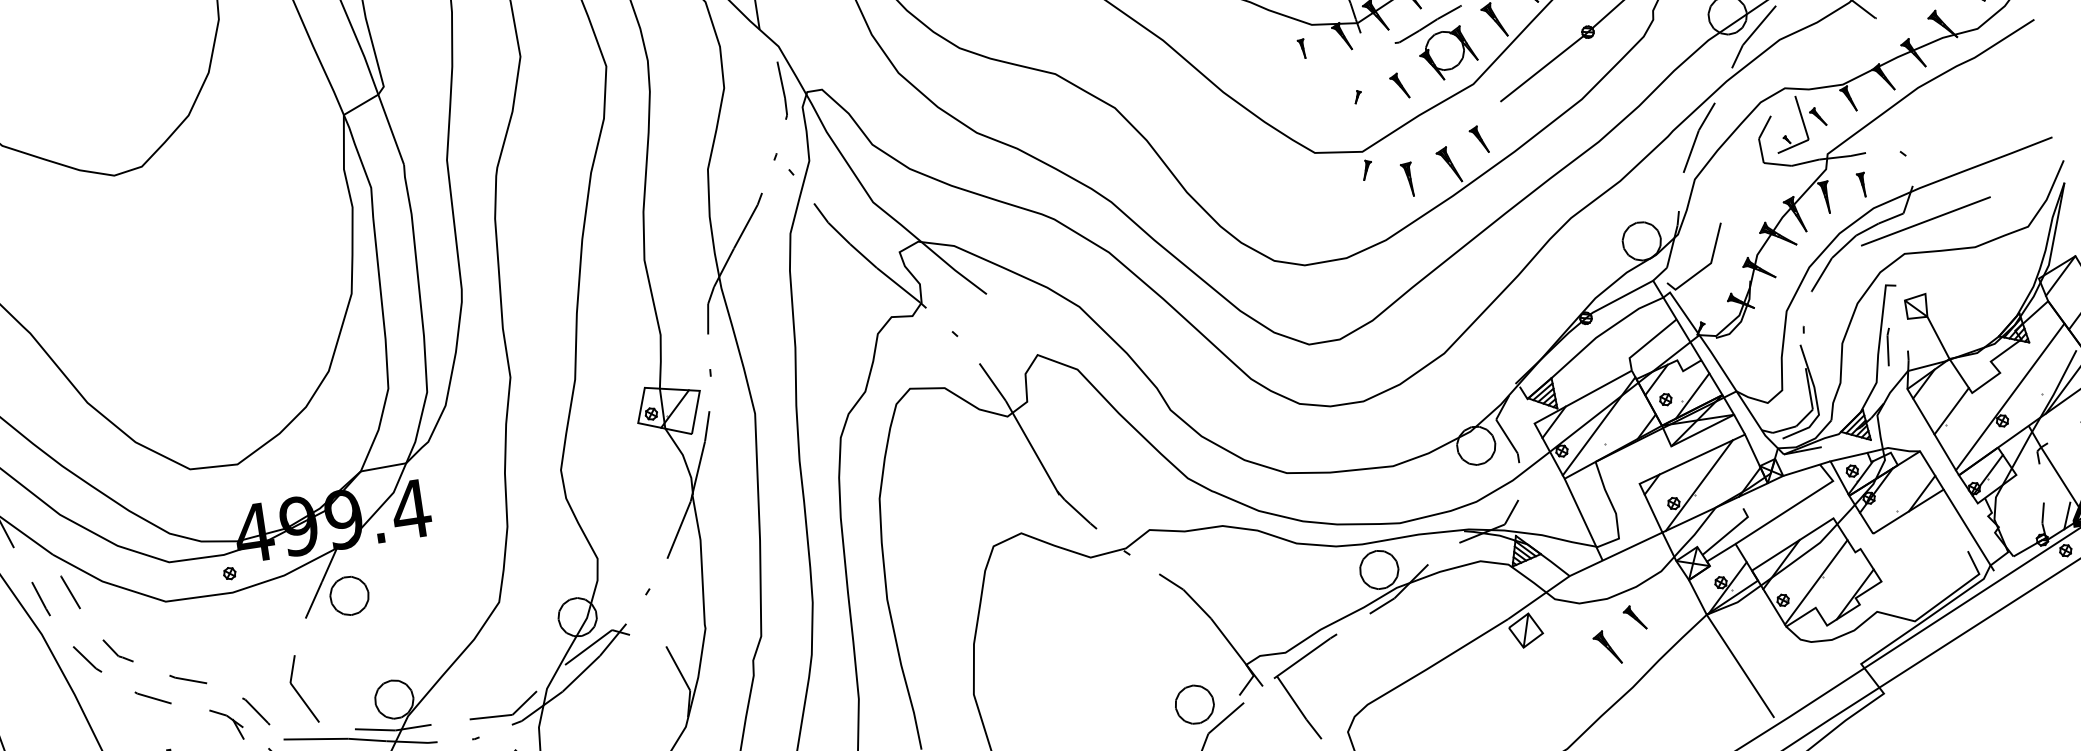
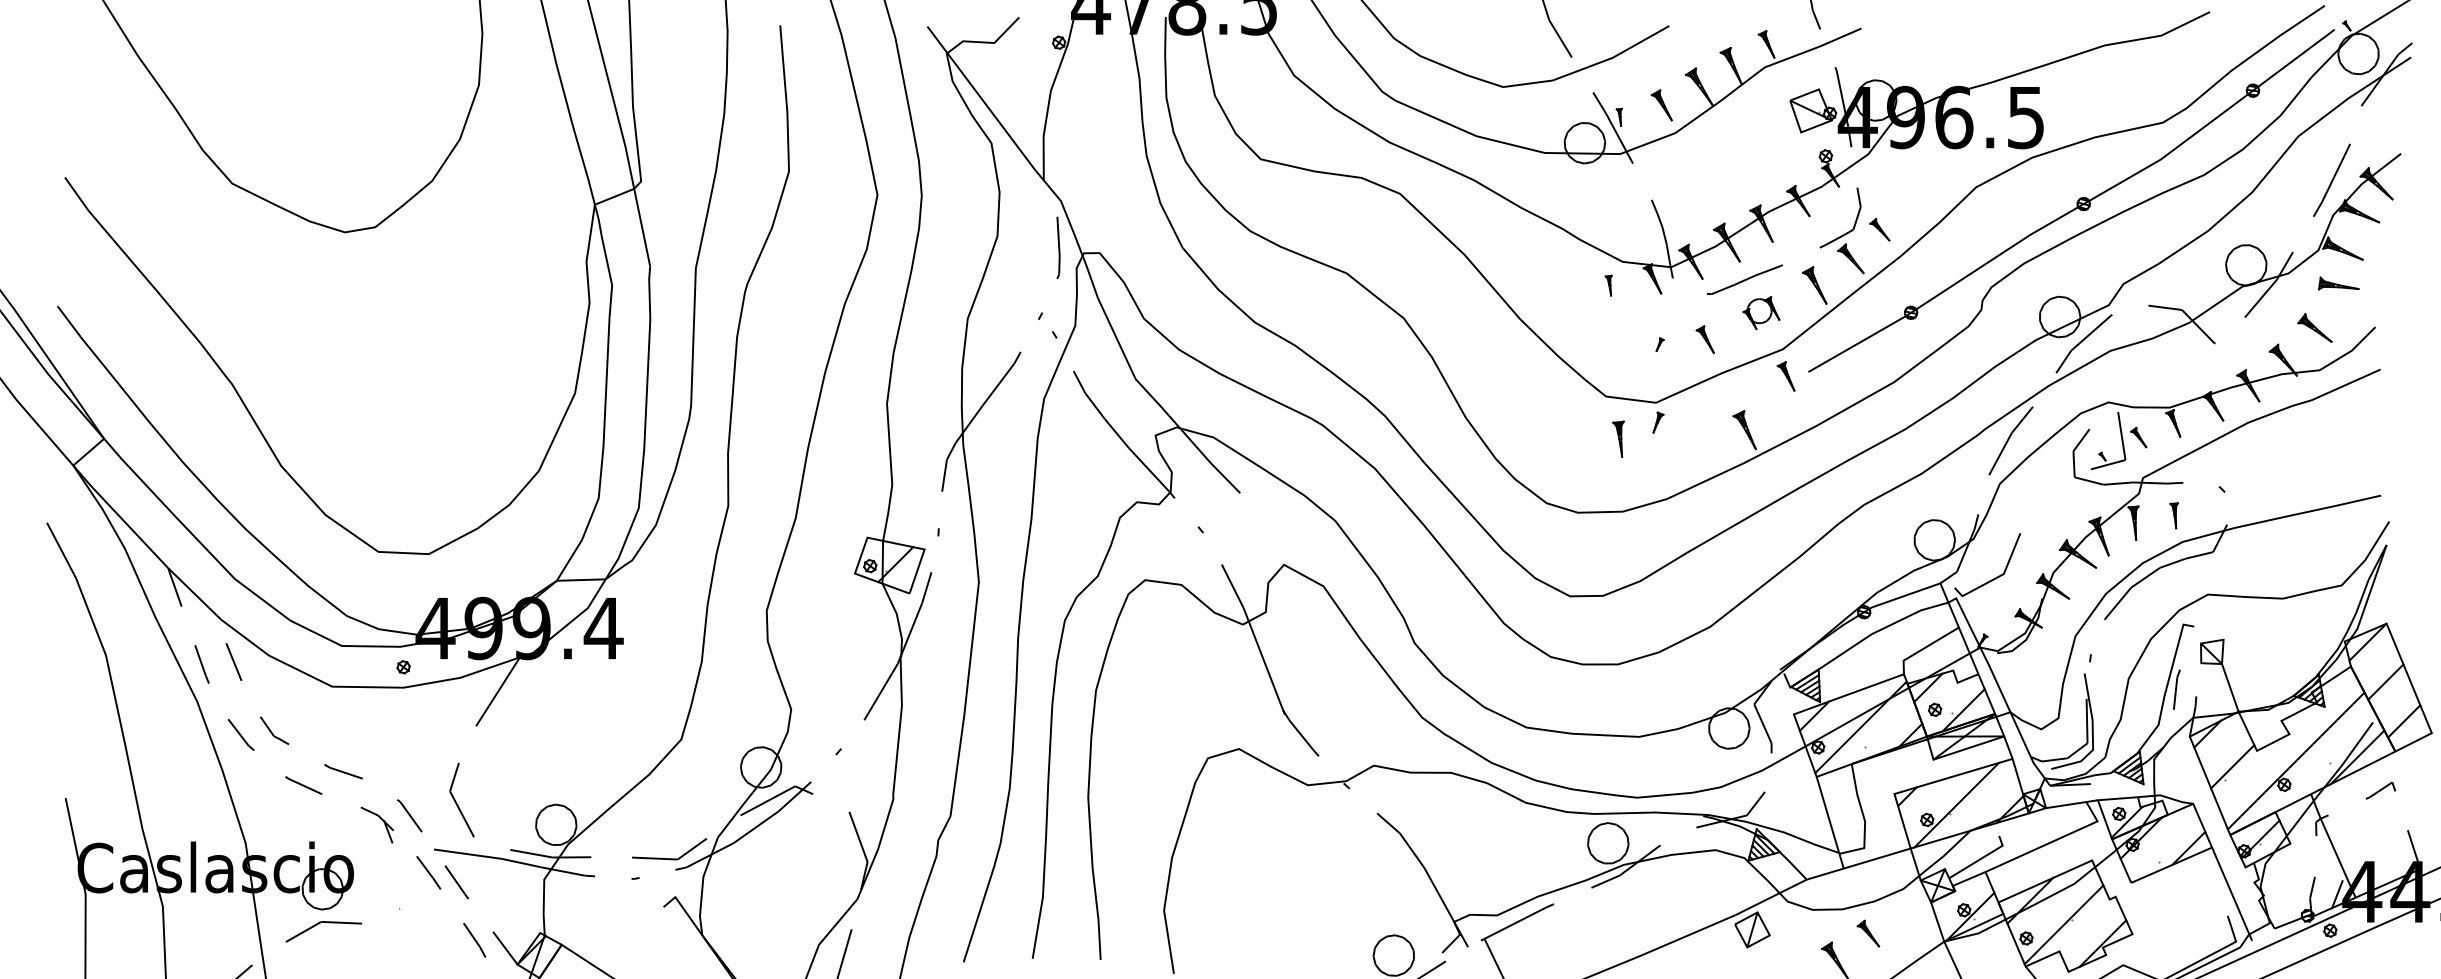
part: (1448, 52) -> (1761, 312), size x0.6
part: (1478, 139) -> (1785, 376), moved
part: (1407, 179) -> (1618, 438), moved
line: (1925, 221) -> (2235, 563), removed
part: (349, 596) -> (525, 709), removed

